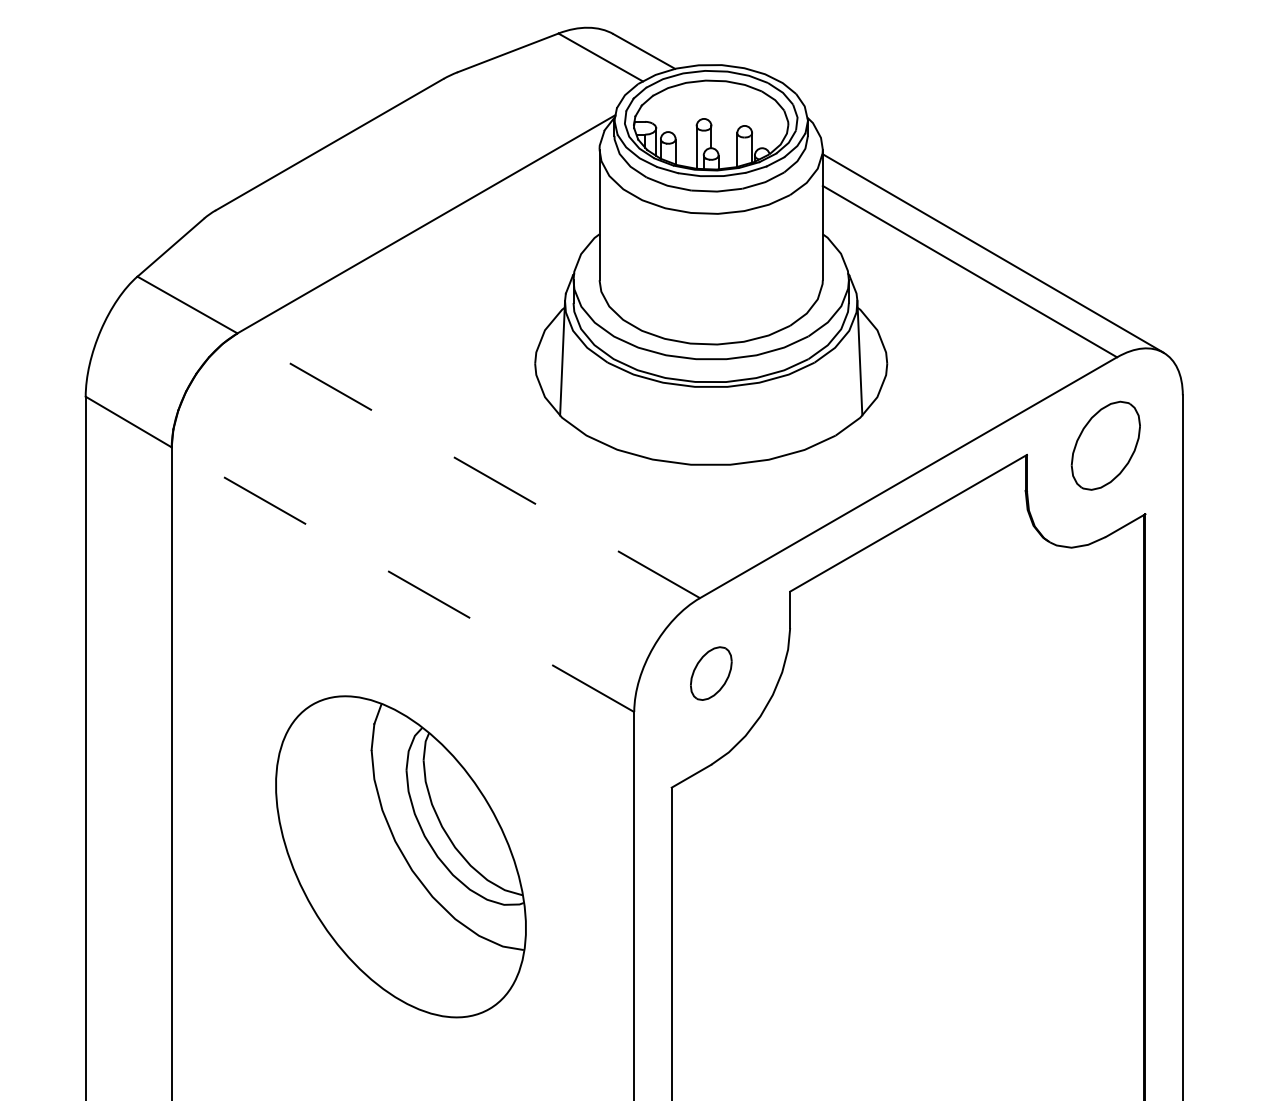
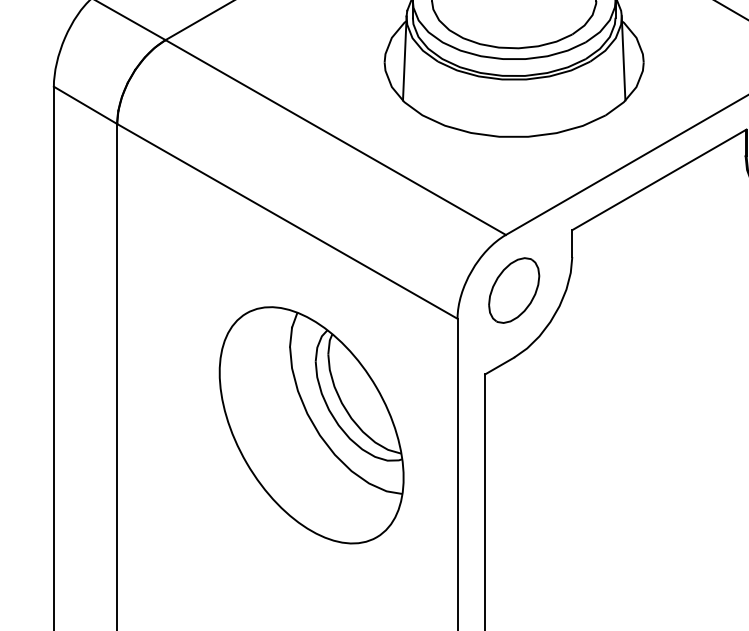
line: (468, 465) -> (335, 137), dashed -> solid
line: (402, 579) -> (287, 221), dashed -> solid
part: (711, 673) -> (514, 290), size x1.67
part: (400, 856) -> (311, 425), moved

